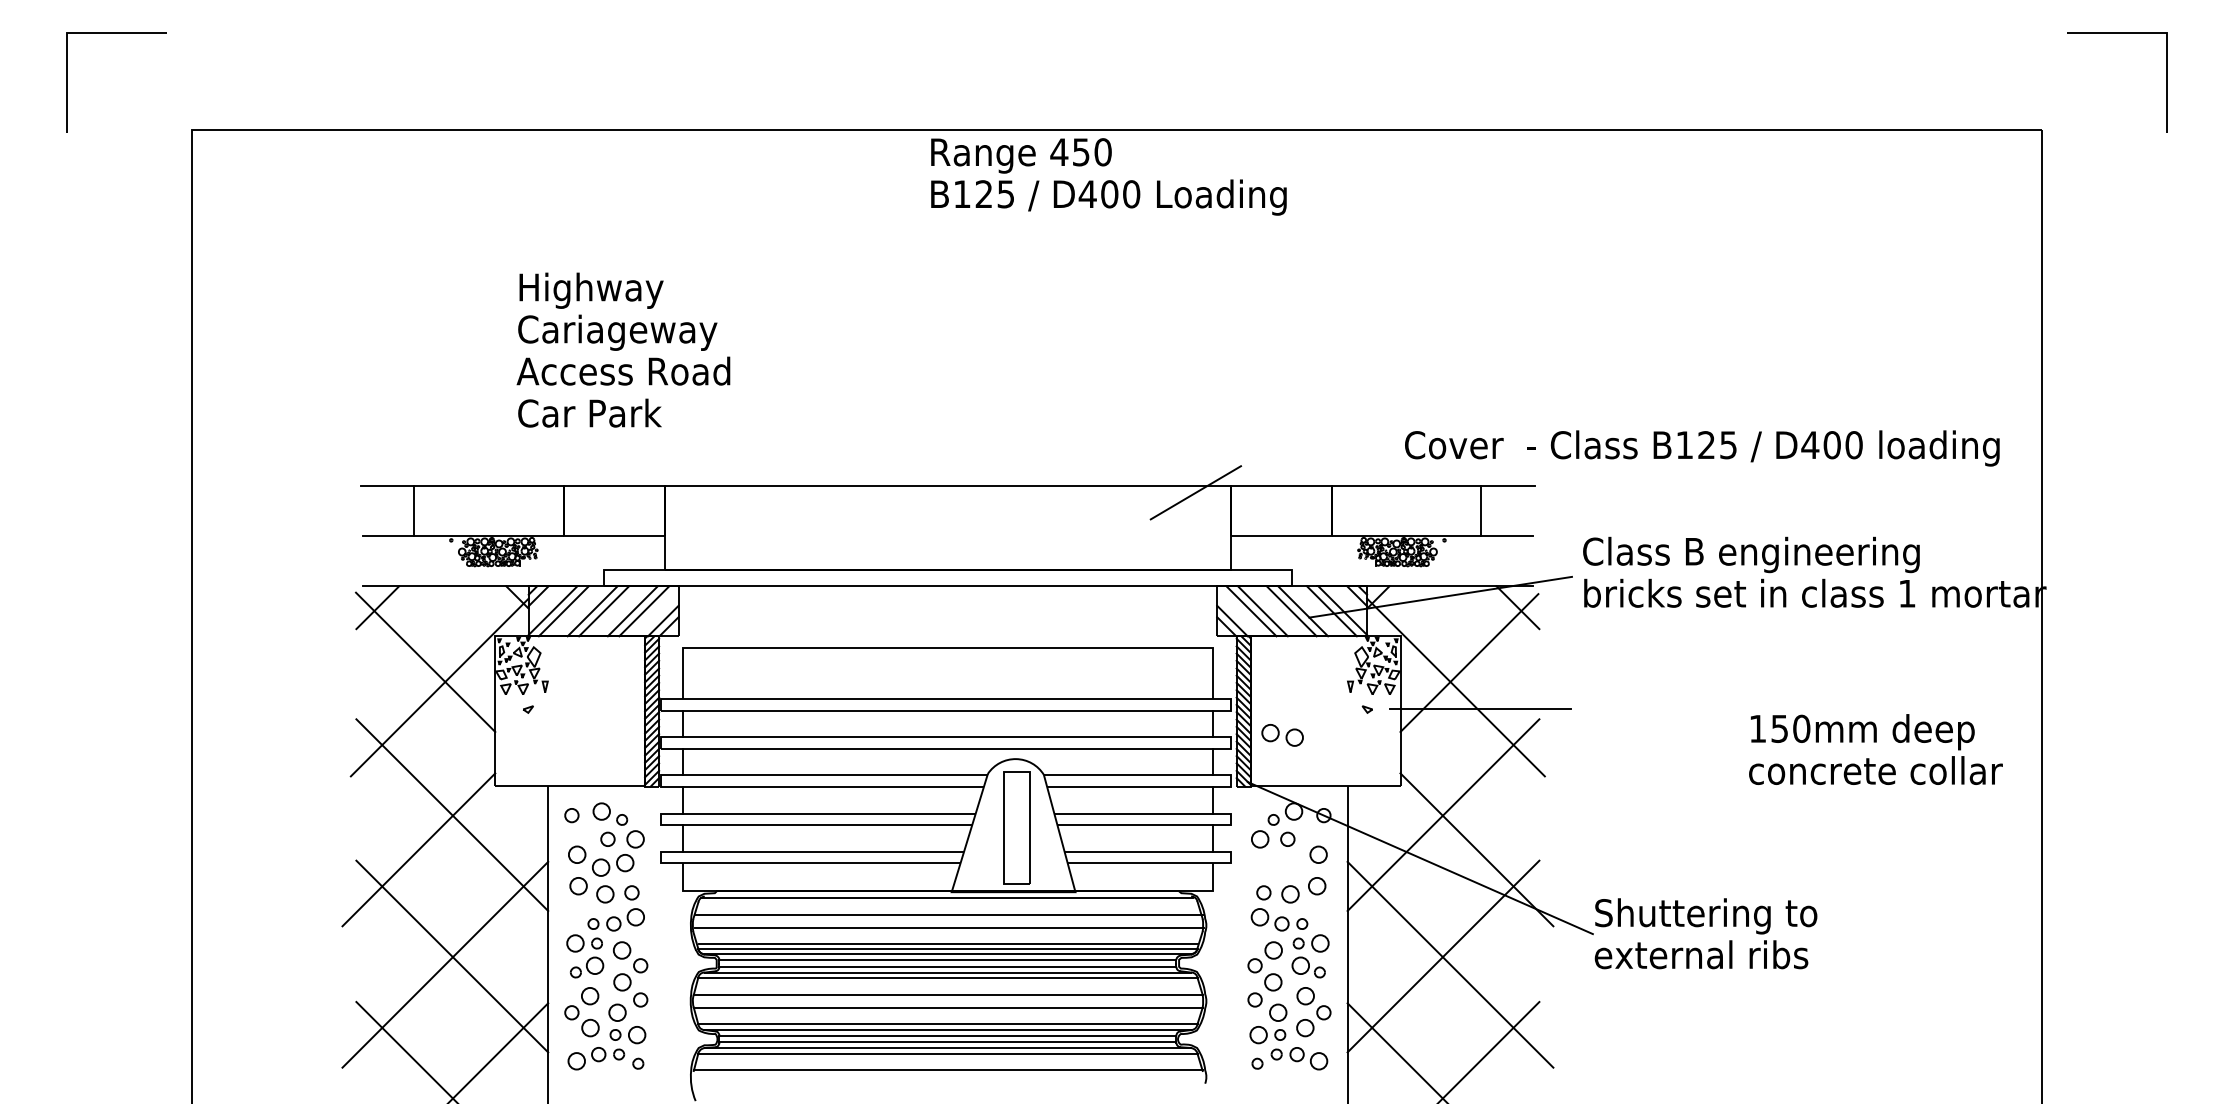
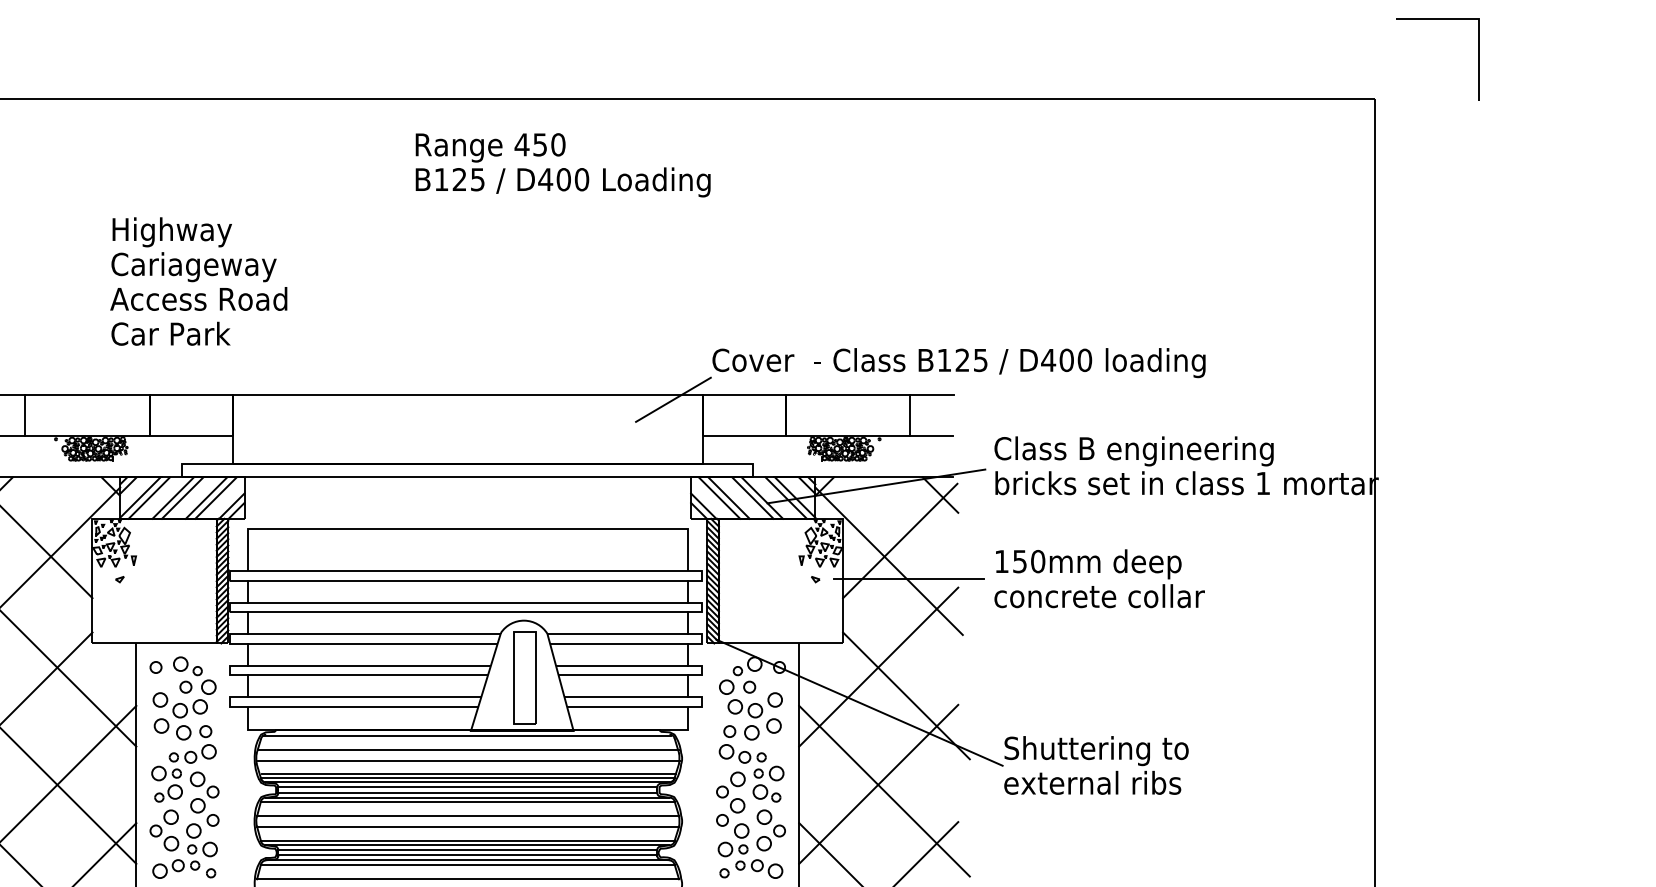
text: (1108, 176) -> (562, 164), moved
text: (1702, 448) -> (959, 363), moved
part: (1282, 735) -> (745, 708), moved
text: (1875, 749) -> (1099, 578), moved

